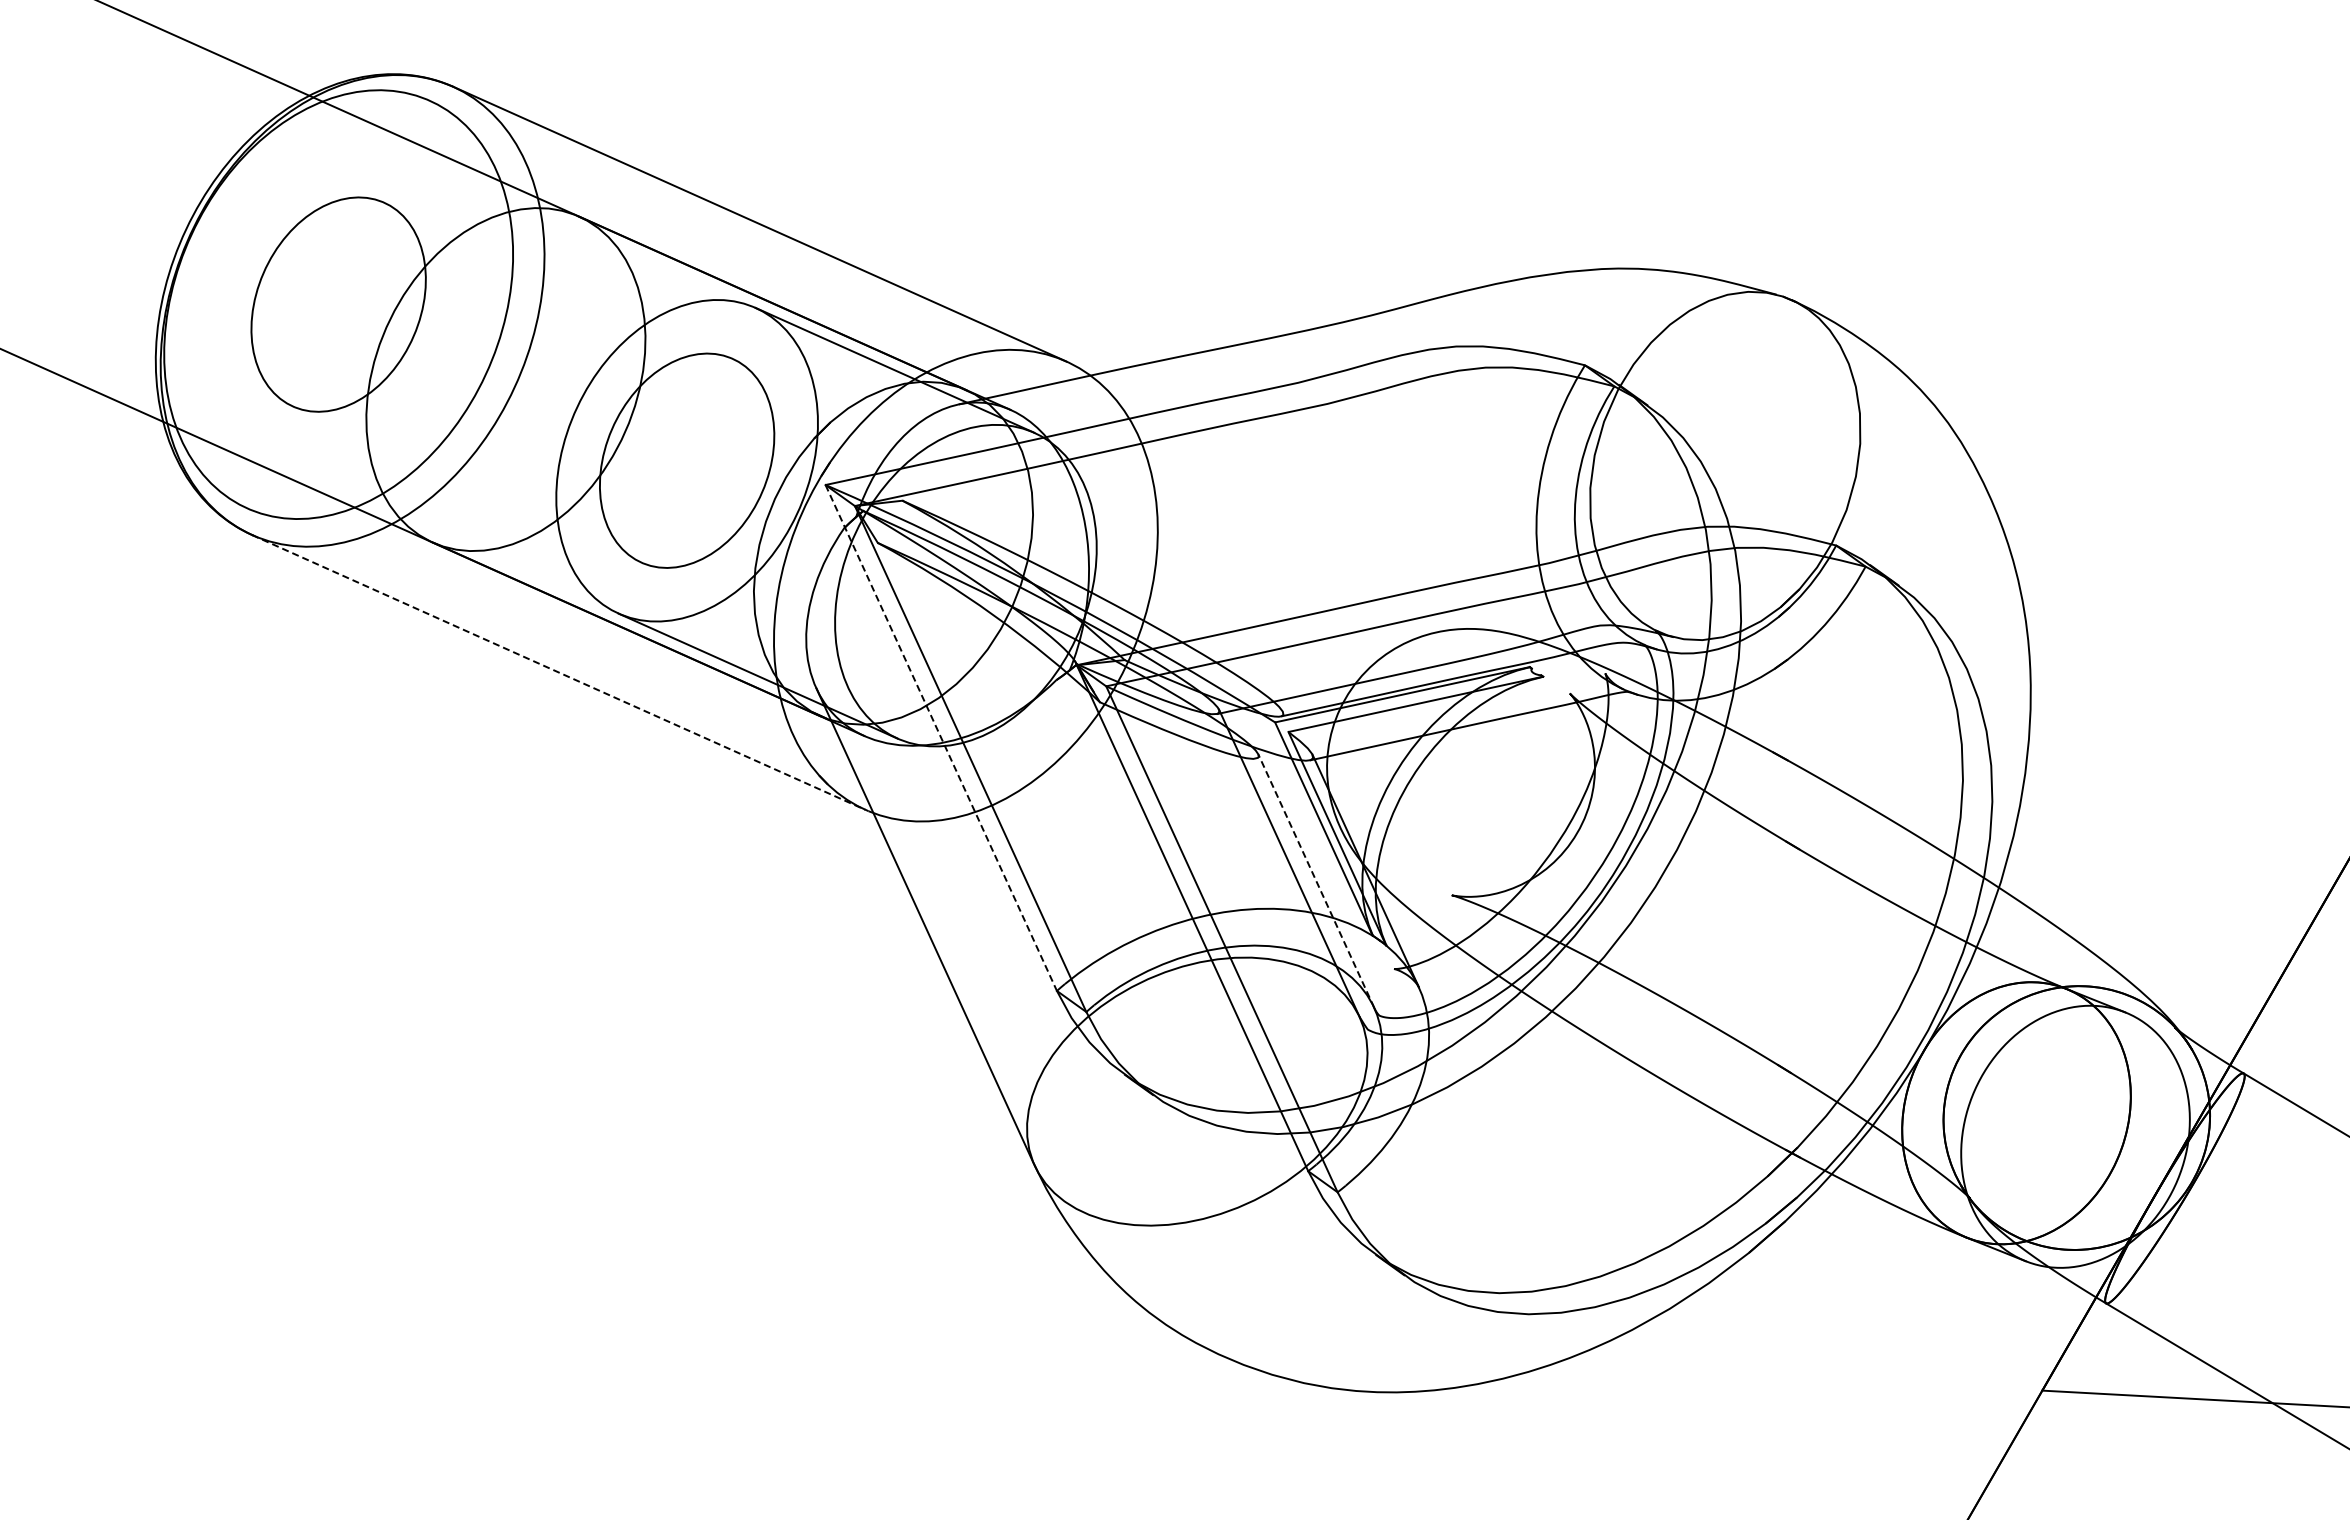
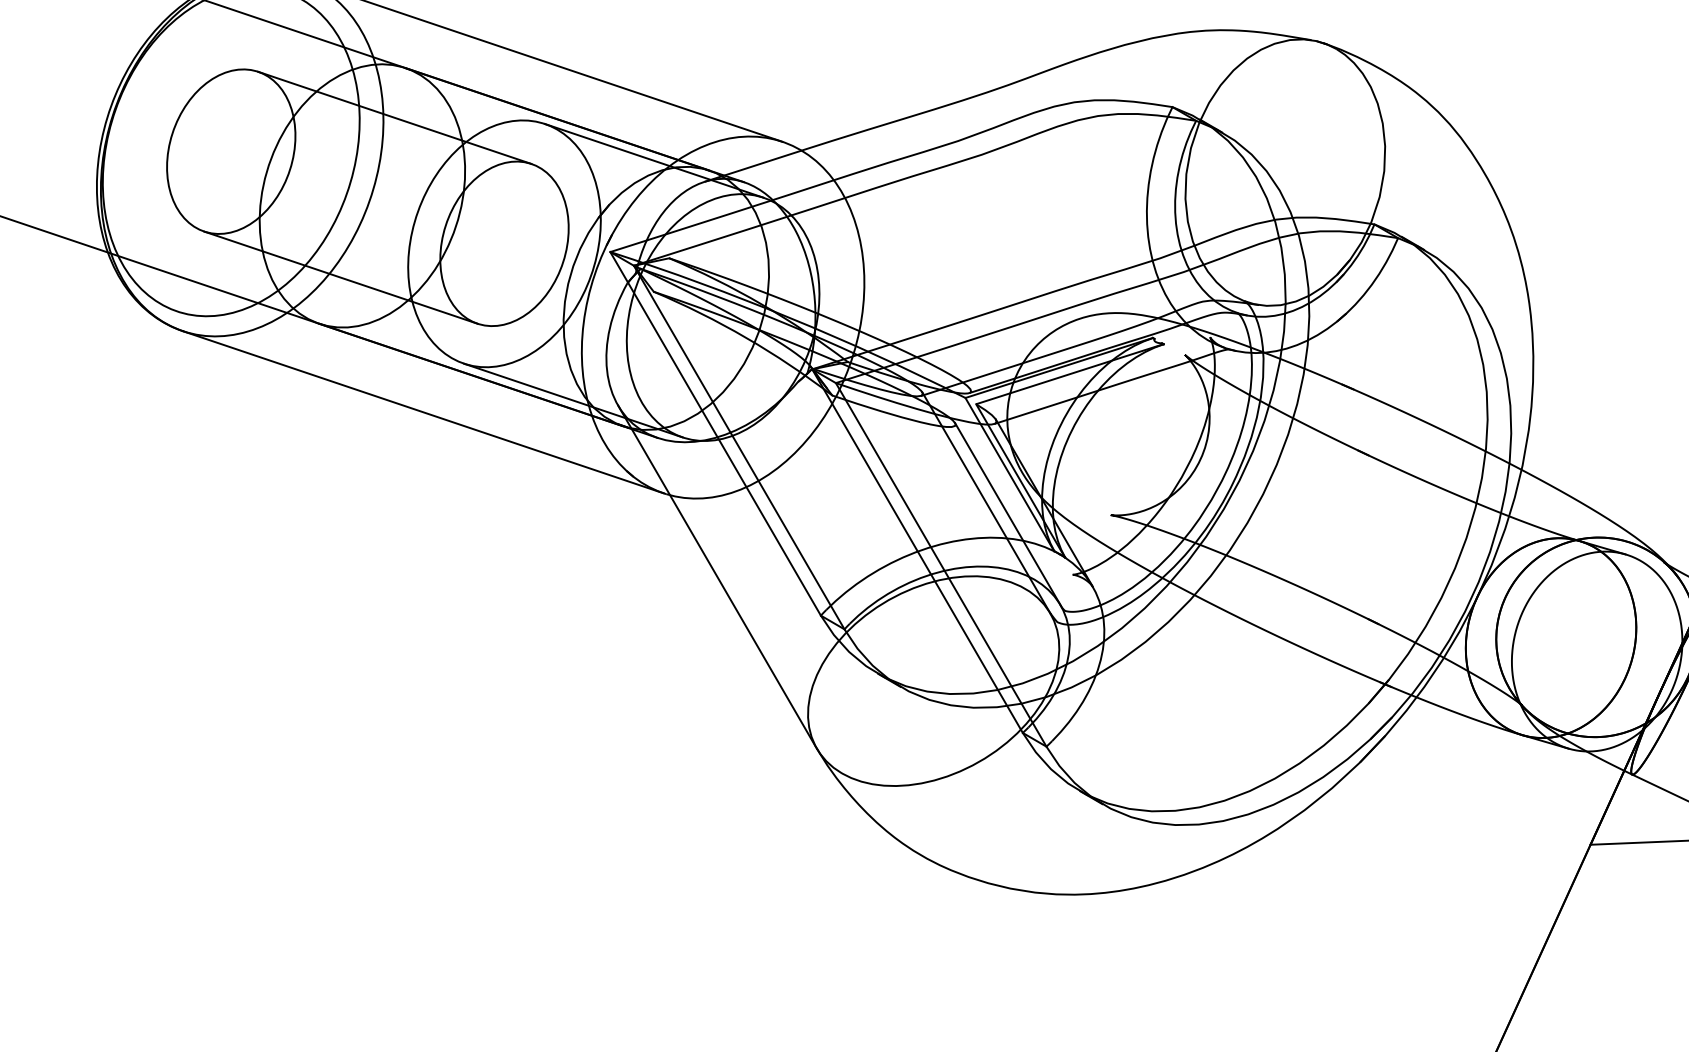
line: (558, 280) -> (394, 117), added
line: (467, 484) -> (341, 277), added
line: (559, 672) -> (423, 412), dashed -> solid
line: (941, 738) -> (715, 434), dashed -> solid
line: (1316, 880) -> (1008, 513), dashed -> solid

